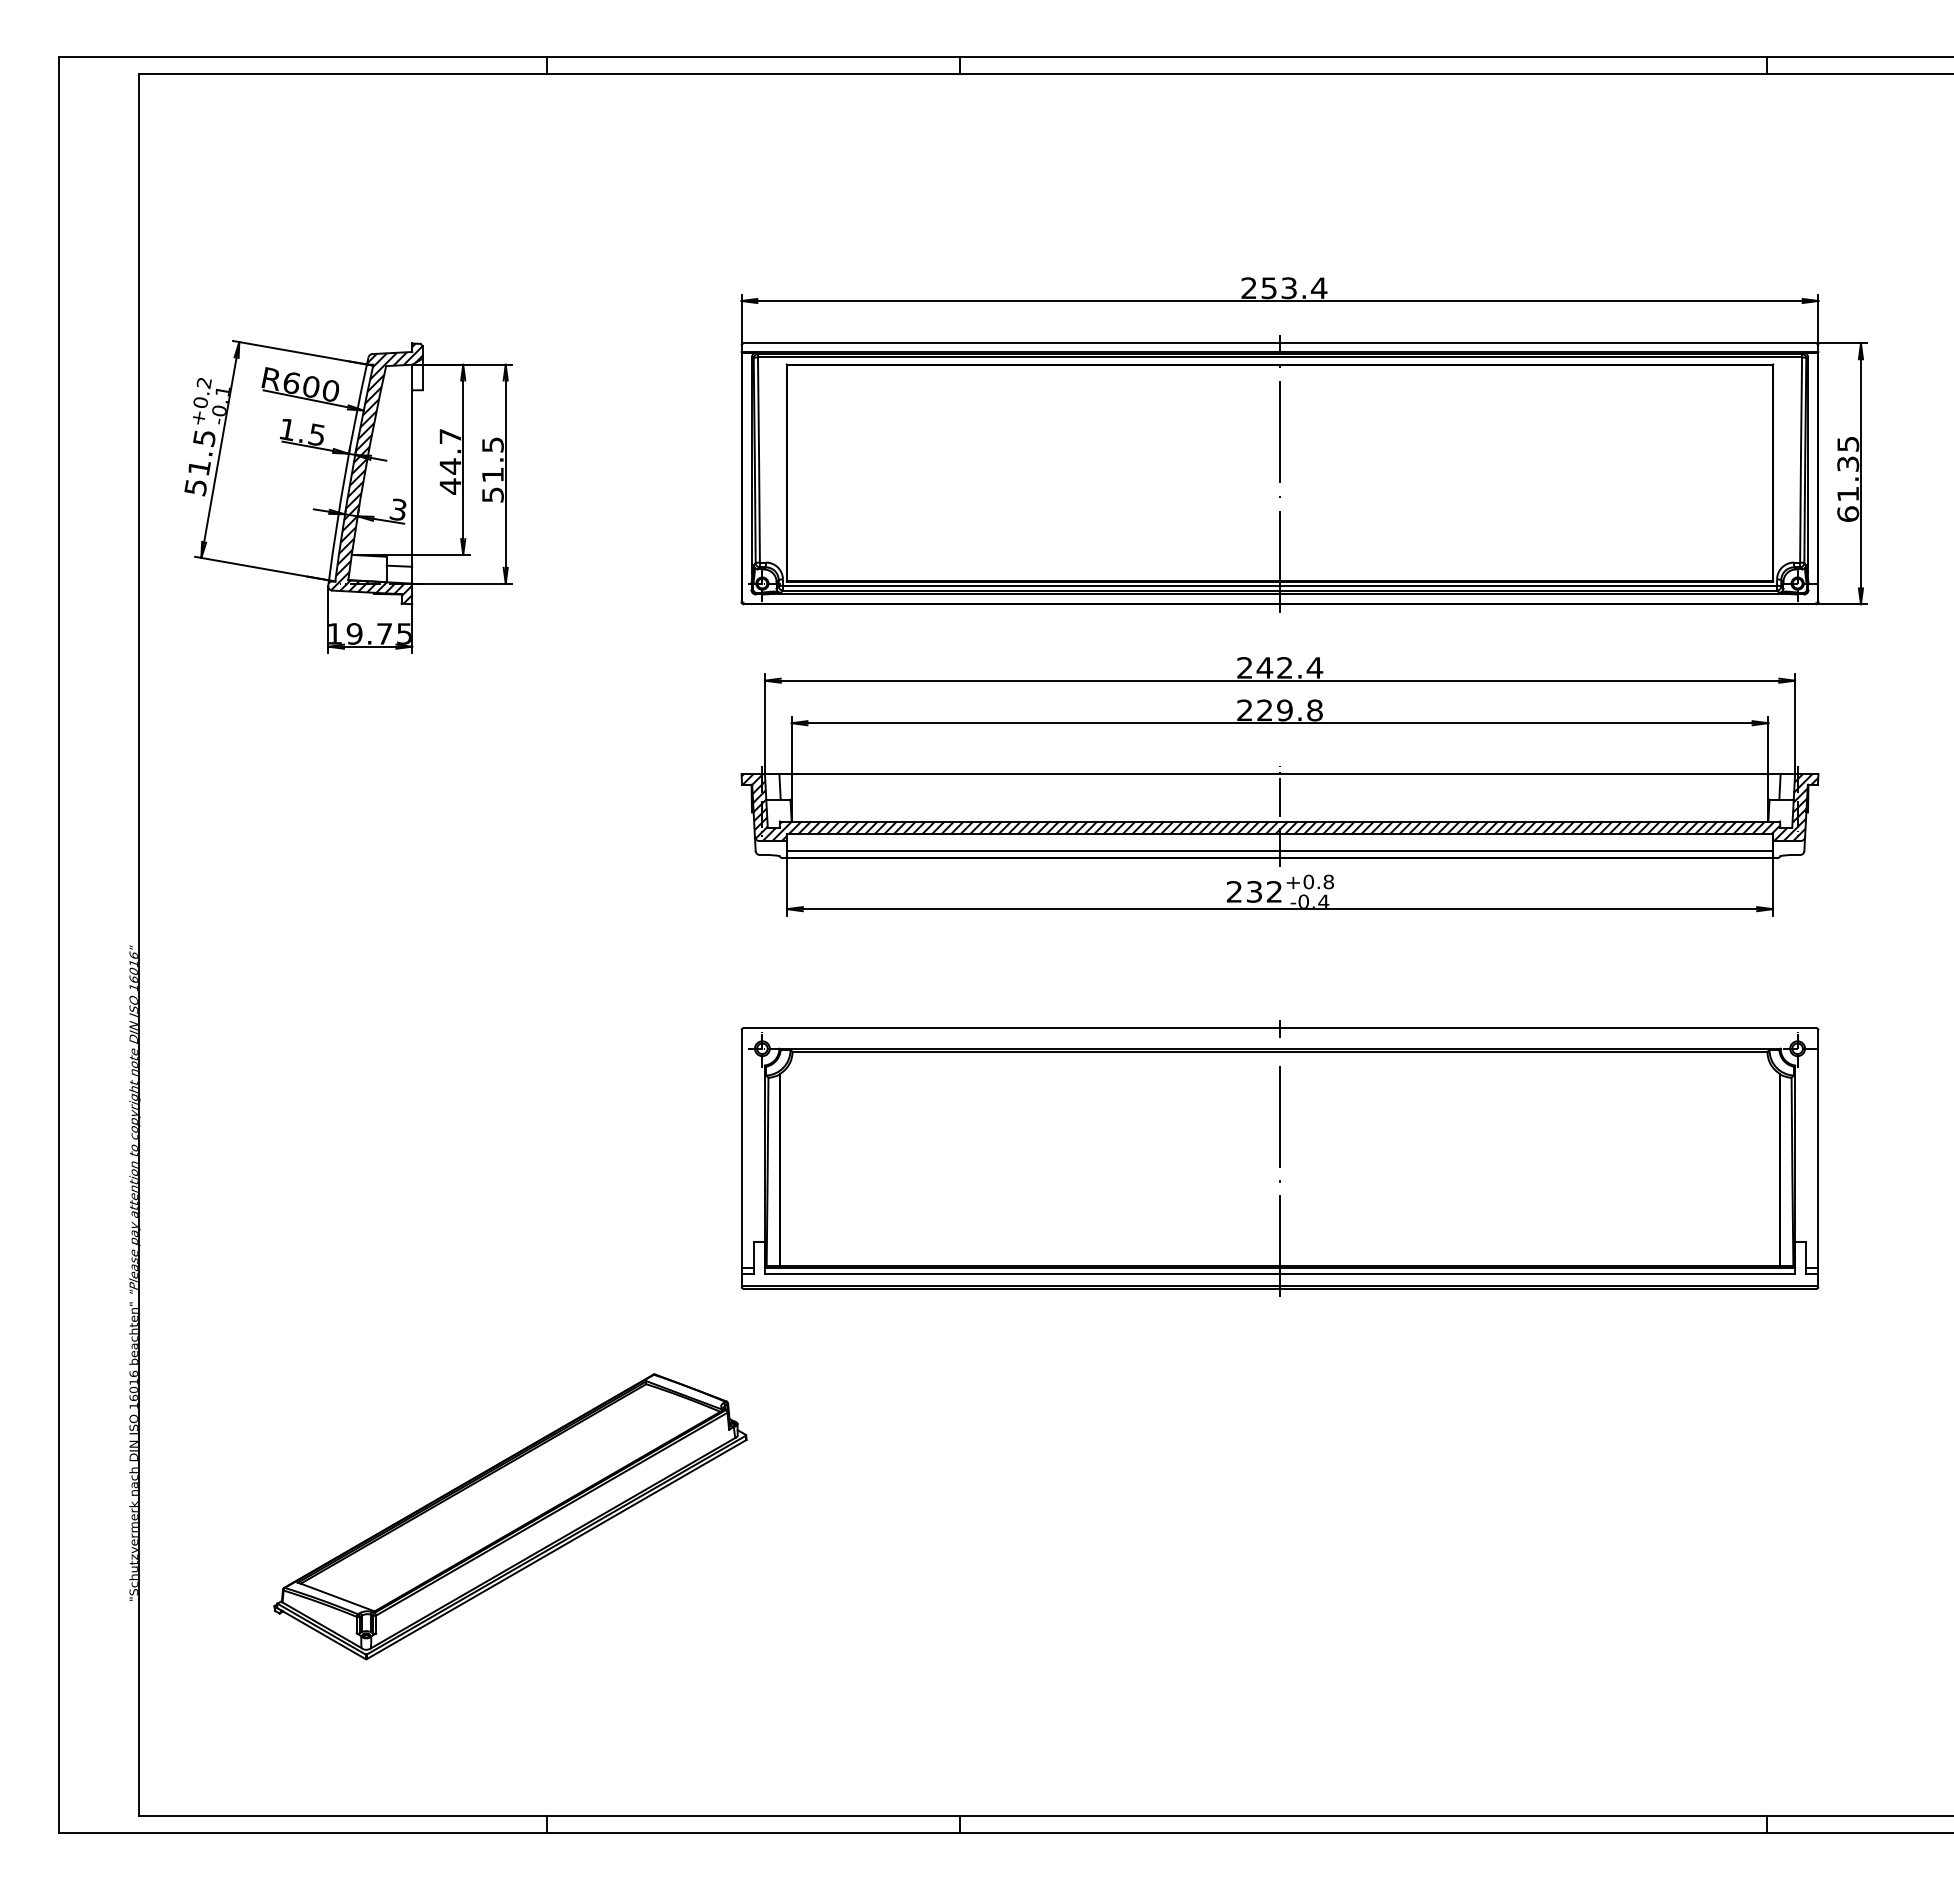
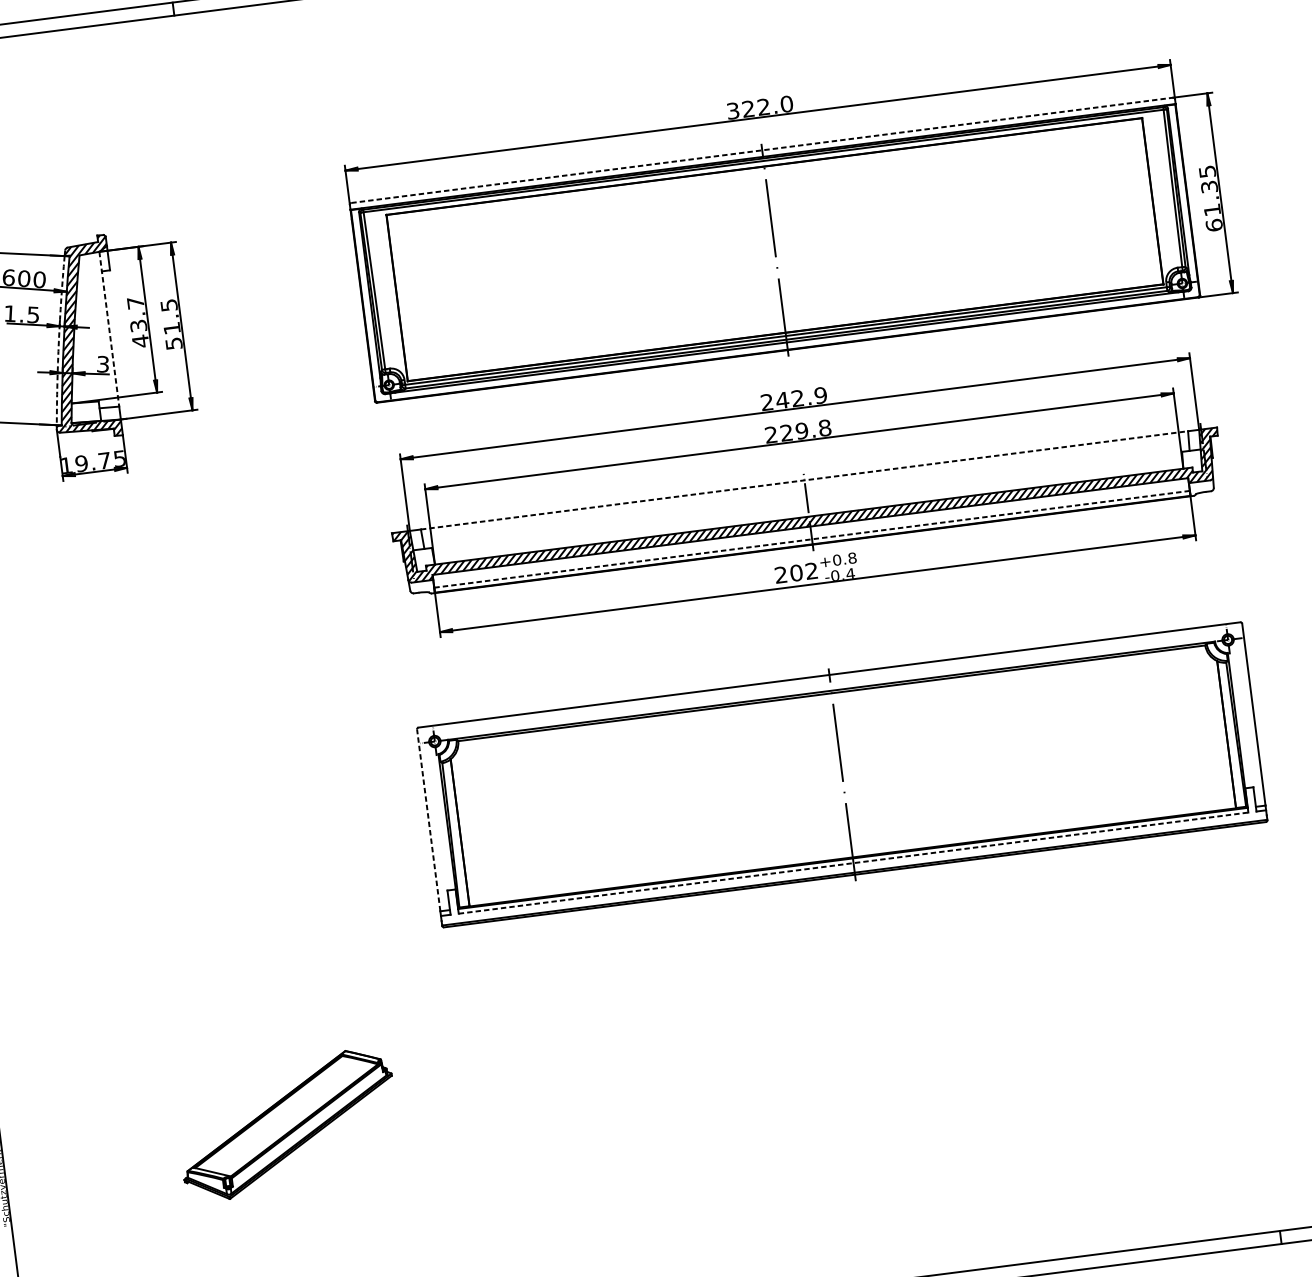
text: (1284, 288) -> (760, 107), 253.4 -> 322.0
line: (1280, 343) -> (762, 150), solid -> dashed
line: (412, 466) -> (109, 329), solid -> dashed
text: (450, 466) -> (138, 326), 44.7 -> 43.7
arc: (345, 472) -> (58, 340), solid -> dashed
text: (1314, 667) -> (820, 395), 242.4 -> 242.9
line: (1280, 774) -> (804, 480), solid -> dashed
line: (1280, 851) -> (812, 539), solid -> dashed
text: (1254, 891) -> (796, 572), 232 -> 202
line: (741, 1148) -> (428, 820), solid -> dashed
line: (1280, 1273) -> (853, 862), solid -> dashed
part: (510, 1516) -> (287, 1124), size x0.6

